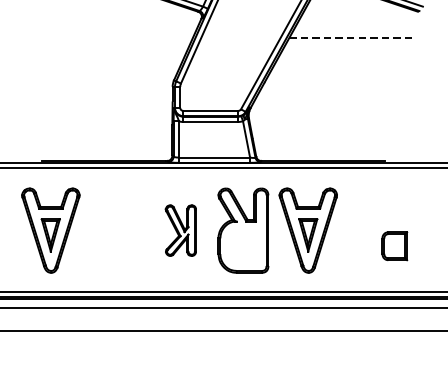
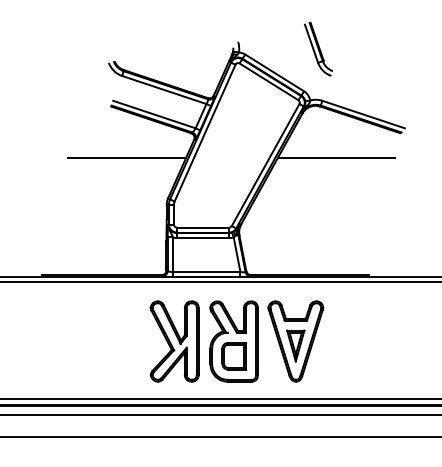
line: (130, 38) -> (126, 158), added
line: (351, 38) -> (336, 158), dashed -> solid
part: (50, 230) -> (50, 341), removed
part: (180, 230) -> (174, 341), size x1.67
part: (394, 246) -> (233, 356), moved

